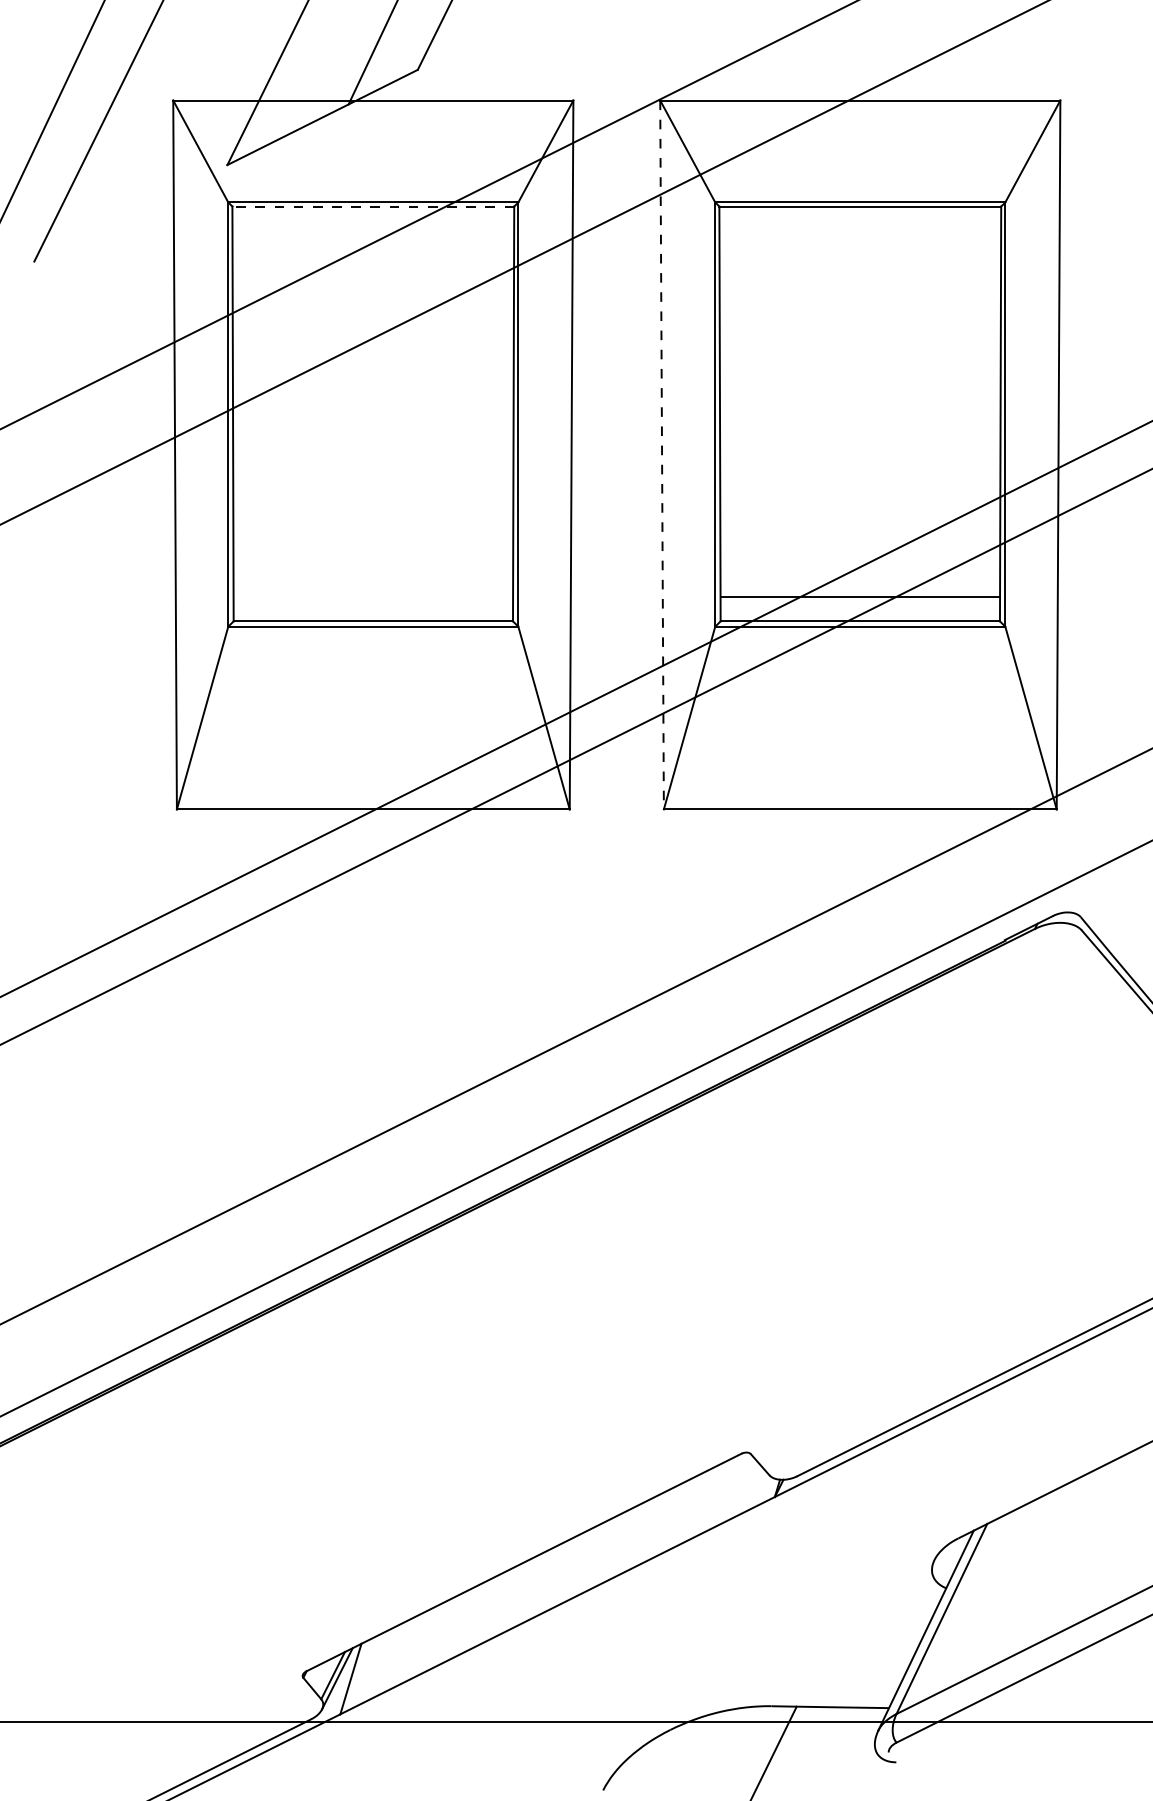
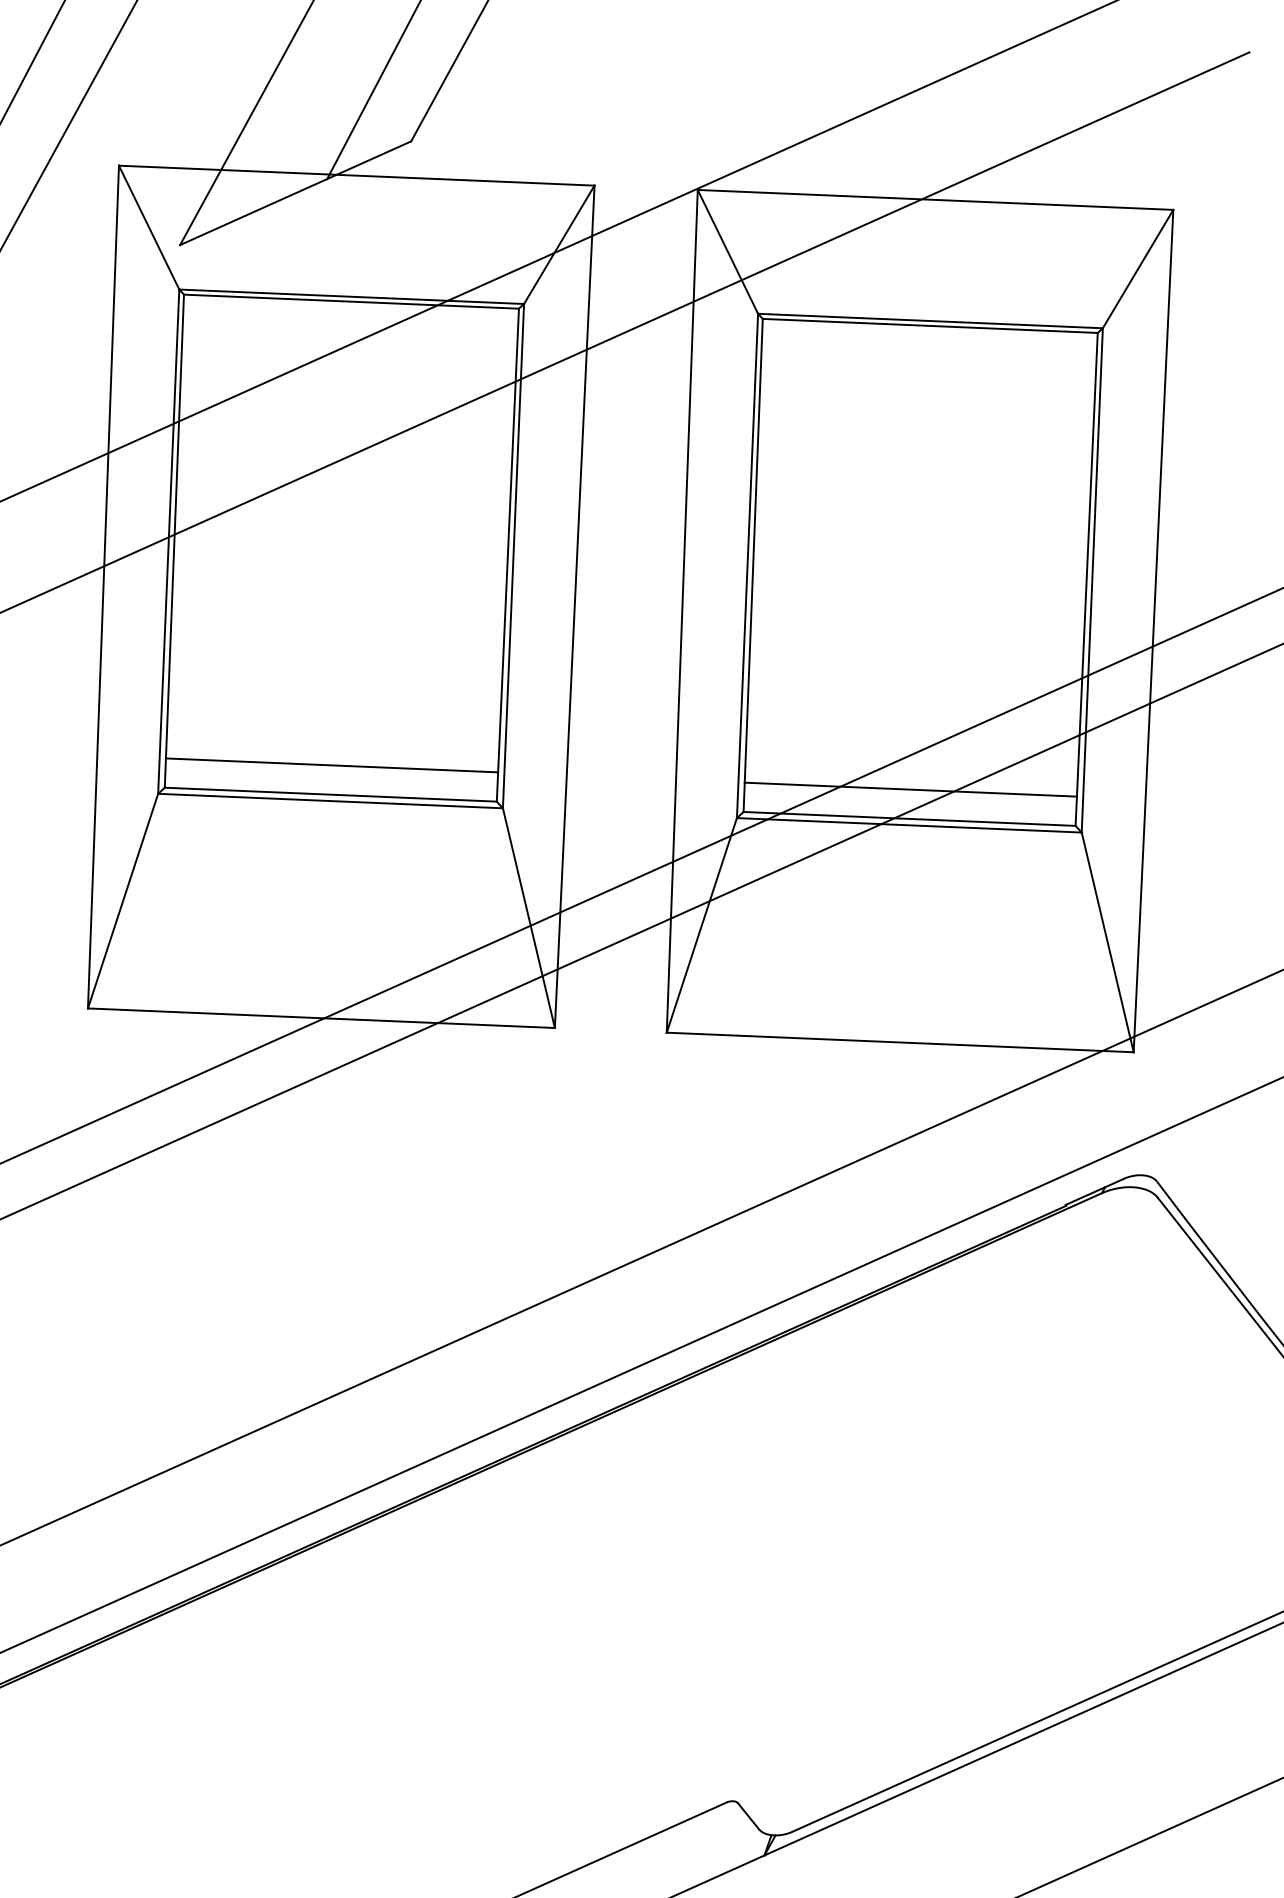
line: (373, 206) -> (351, 301), dashed -> solid
line: (662, 455) -> (682, 611), dashed -> solid
line: (373, 596) -> (332, 765), added

